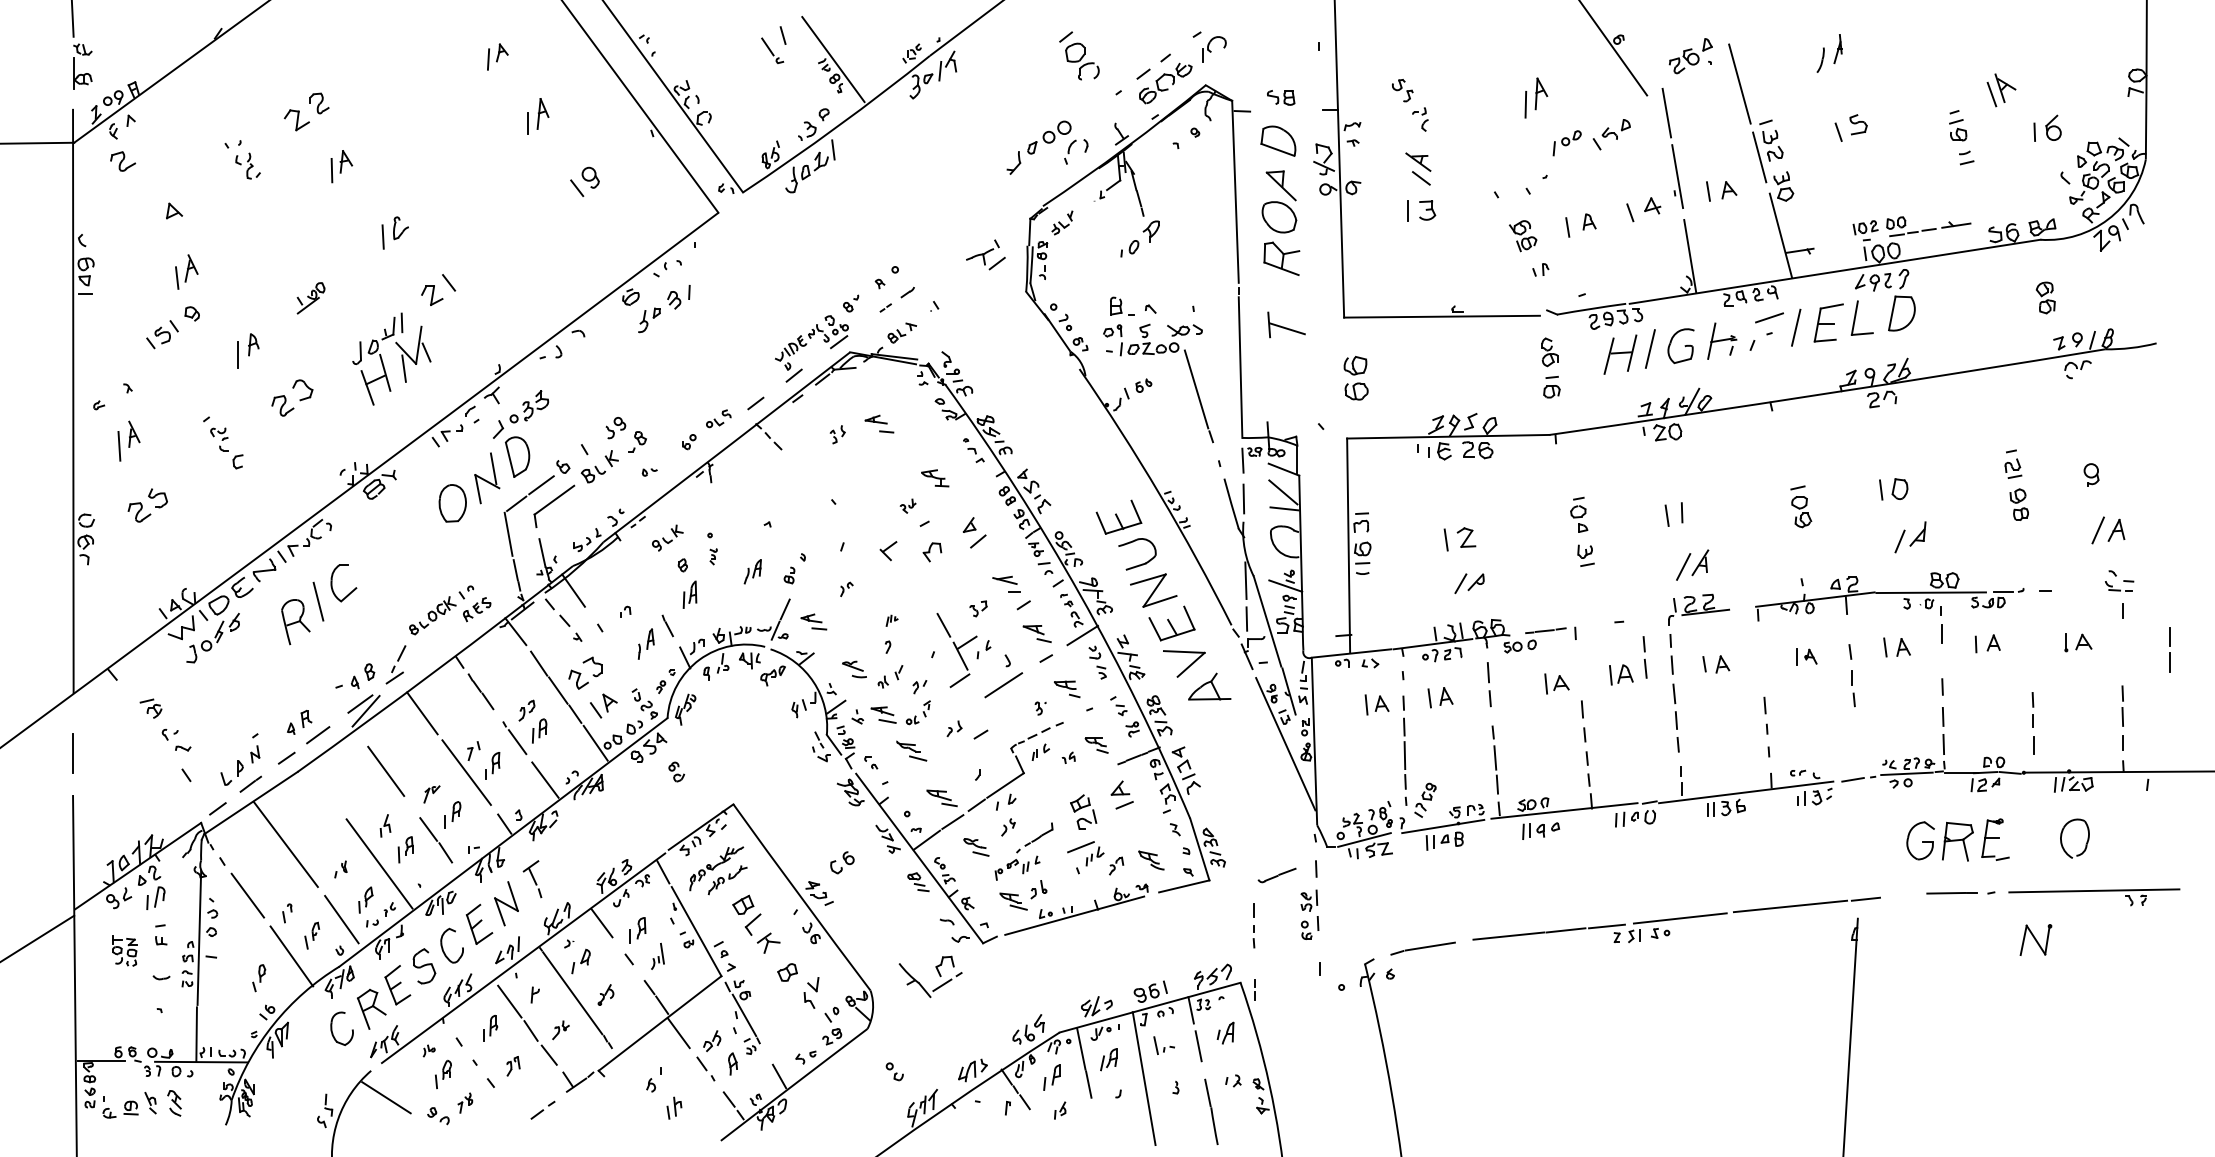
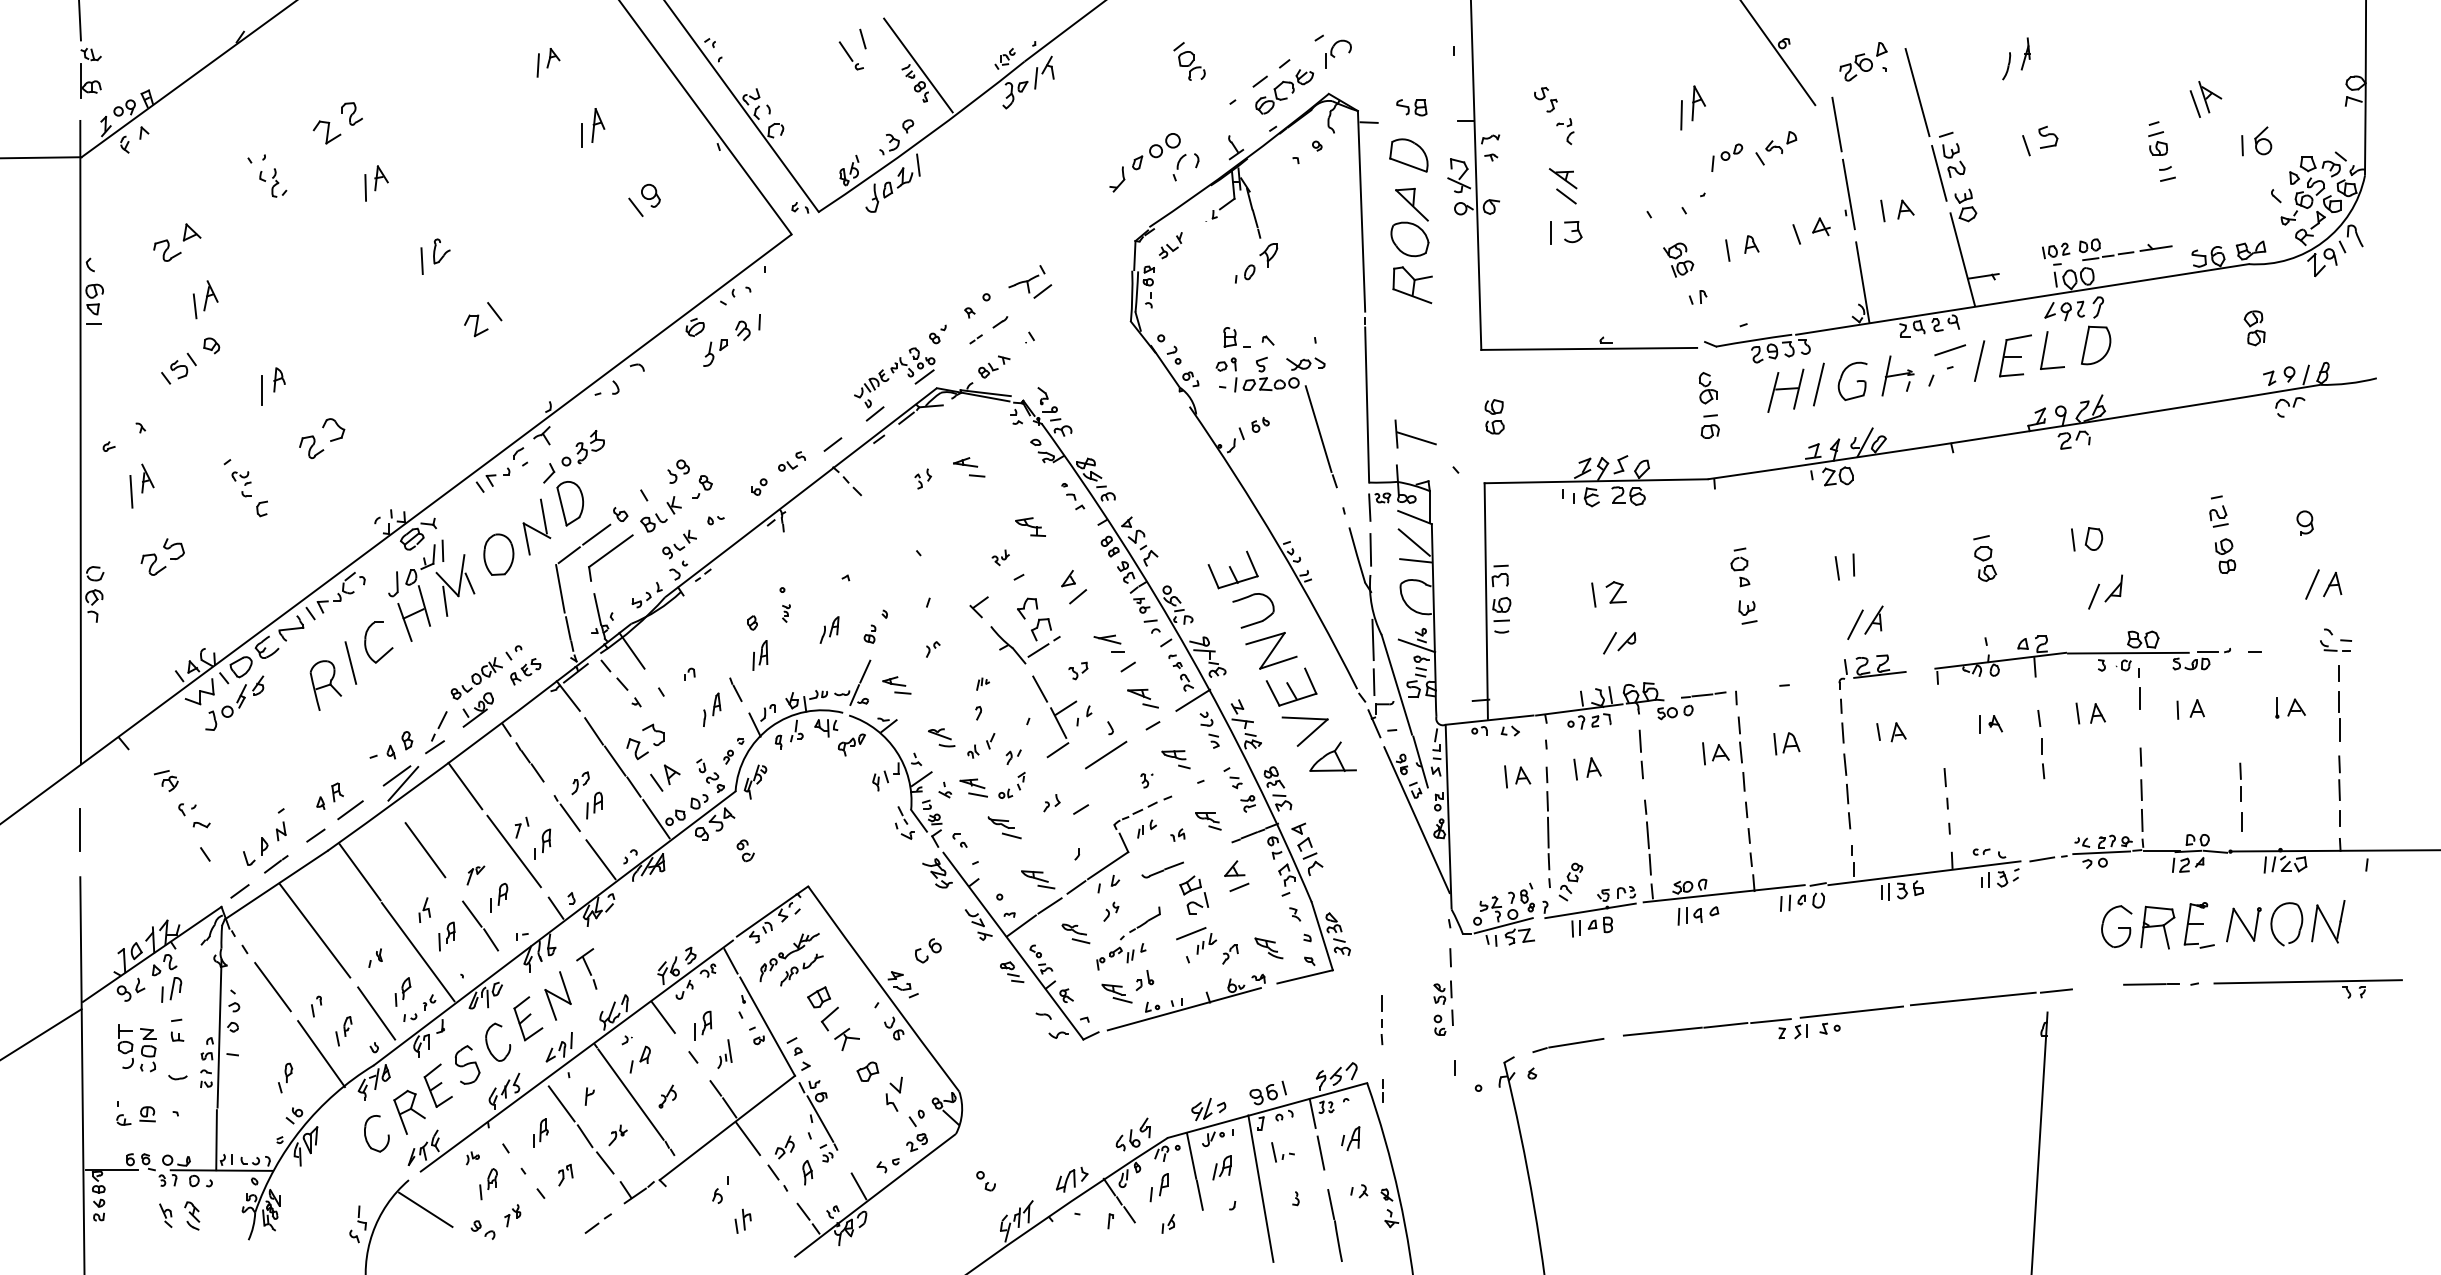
part: (1079, 55) -> (1189, 61), size x0.71
part: (123, 161) -> (167, 250), moved
part: (985, 254) -> (1029, 281), moved
part: (310, 298) -> (477, 710), moved
part: (1286, 324) -> (1415, 433), moved
part: (383, 362) -> (422, 594), moved
part: (1356, 378) -> (1494, 417), size x0.71
part: (667, 537) -> (679, 543), moved
line: (2169, 646) -> (2339, 712), moved
part: (1644, 657) -> (1739, 740), moved
line: (326, 791) -> (359, 872), added
part: (2112, 836) -> (2328, 921), added
part: (1276, 875) -> (1162, 870), moved
part: (2035, 939) -> (2243, 924), moved
part: (124, 950) -> (137, 1047), size x1.43
part: (937, 972) -> (1033, 636), moved
part: (120, 1107) -> (135, 1113), moved

